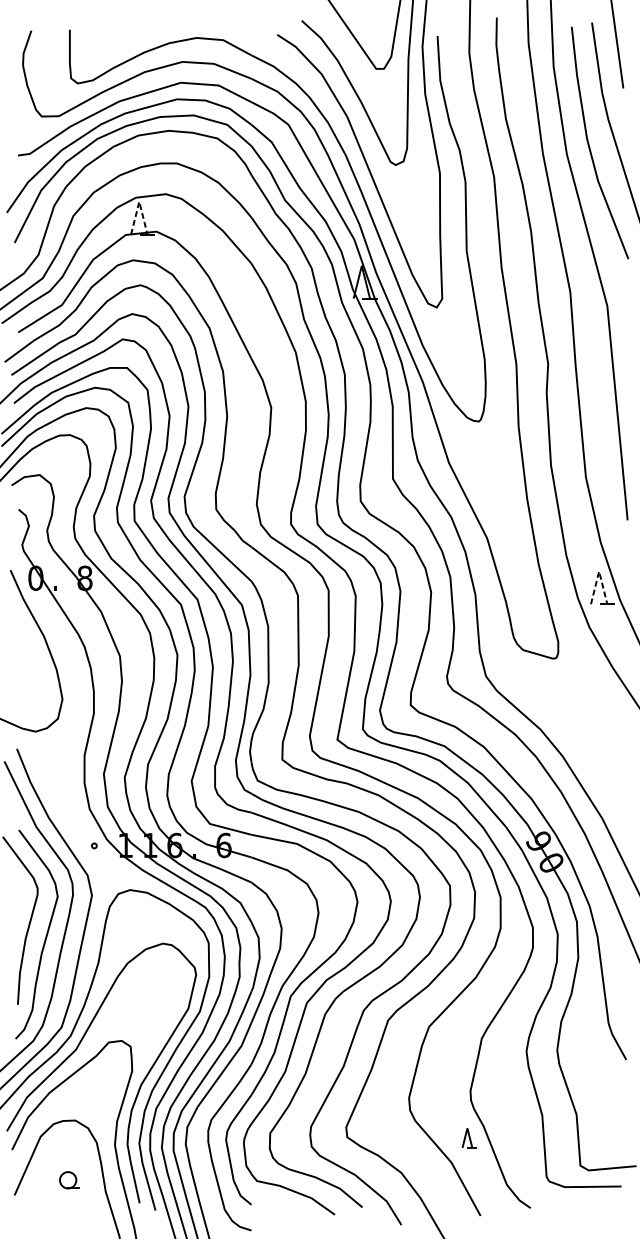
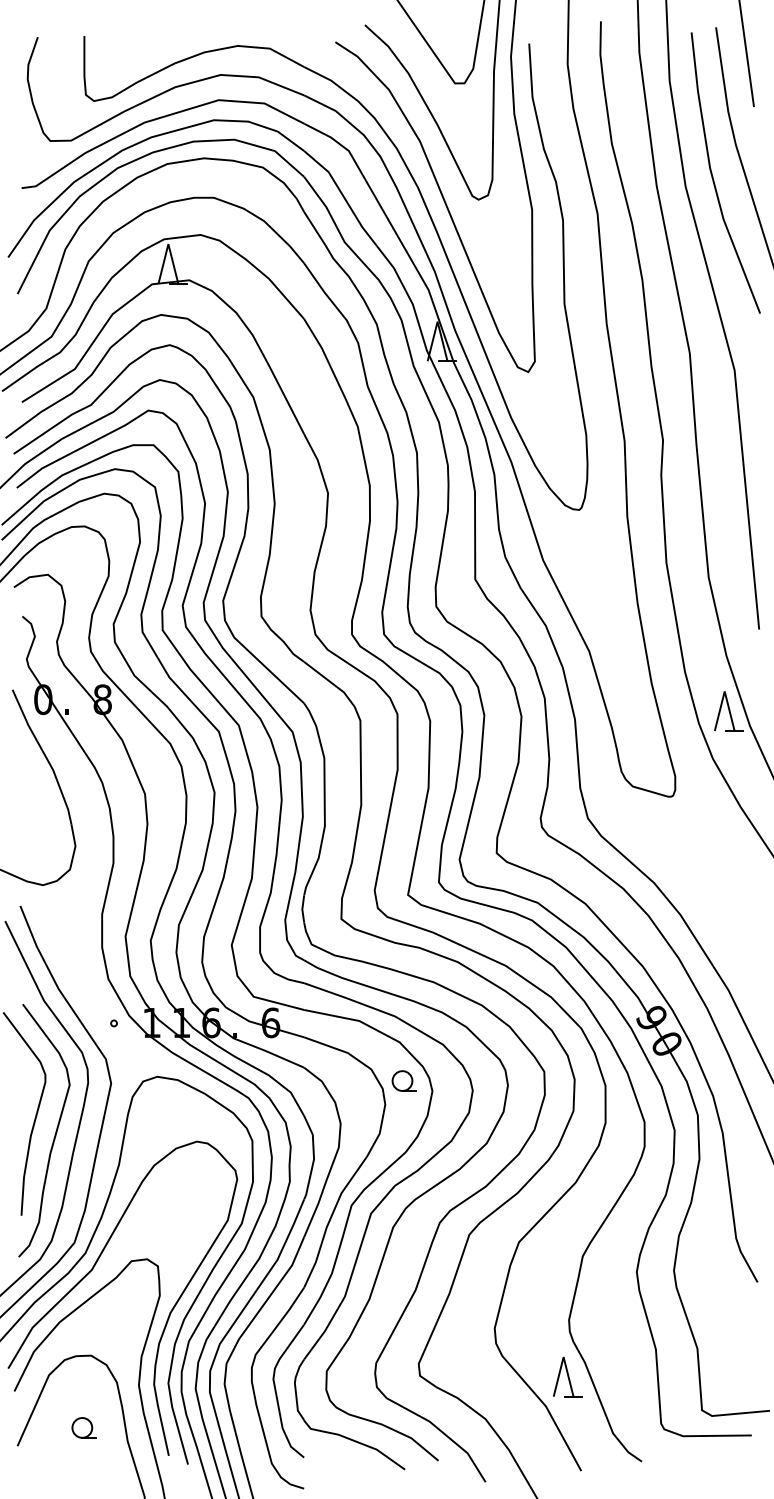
line: (139, 202) -> (168, 244), dashed -> solid
line: (598, 571) -> (724, 691), dashed -> solid
part: (333, 893) -> (403, 1080), added
part: (469, 1137) -> (567, 1376), size x1.67

